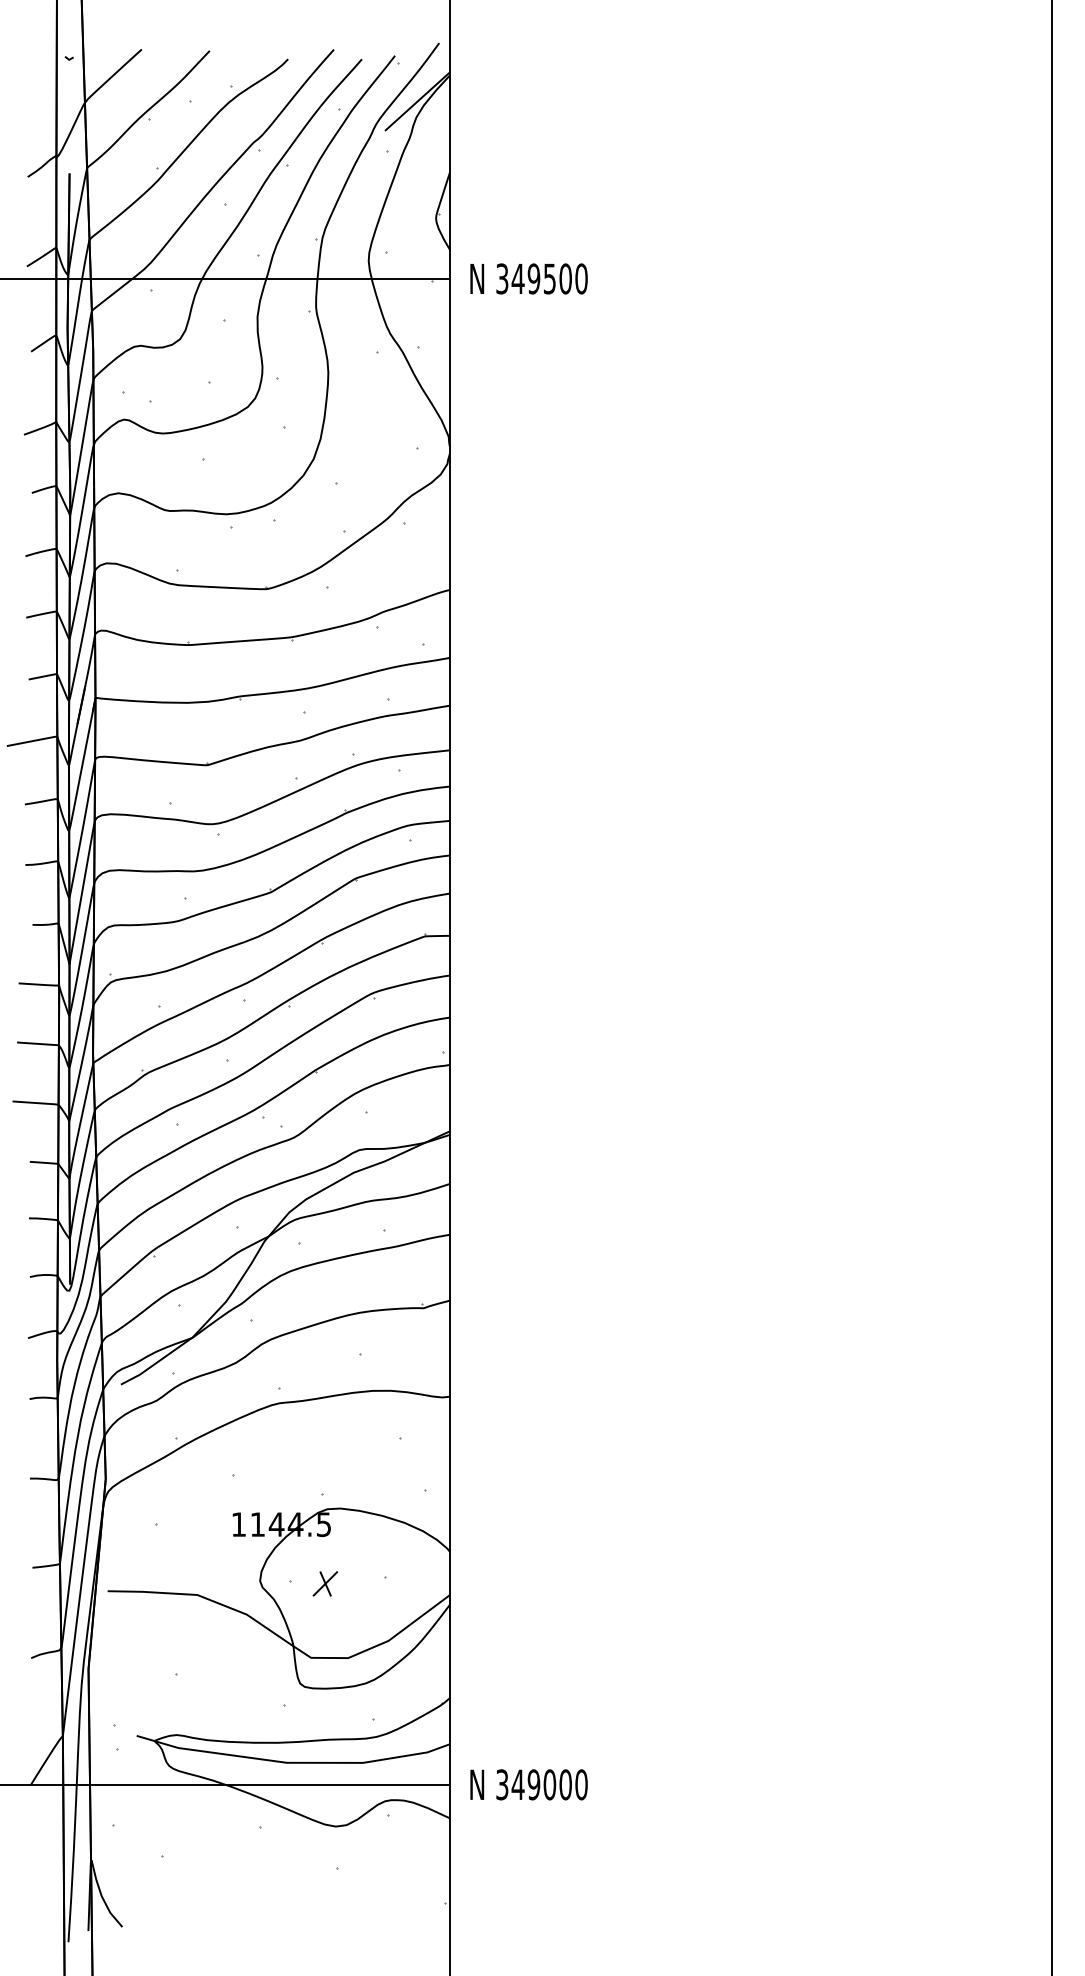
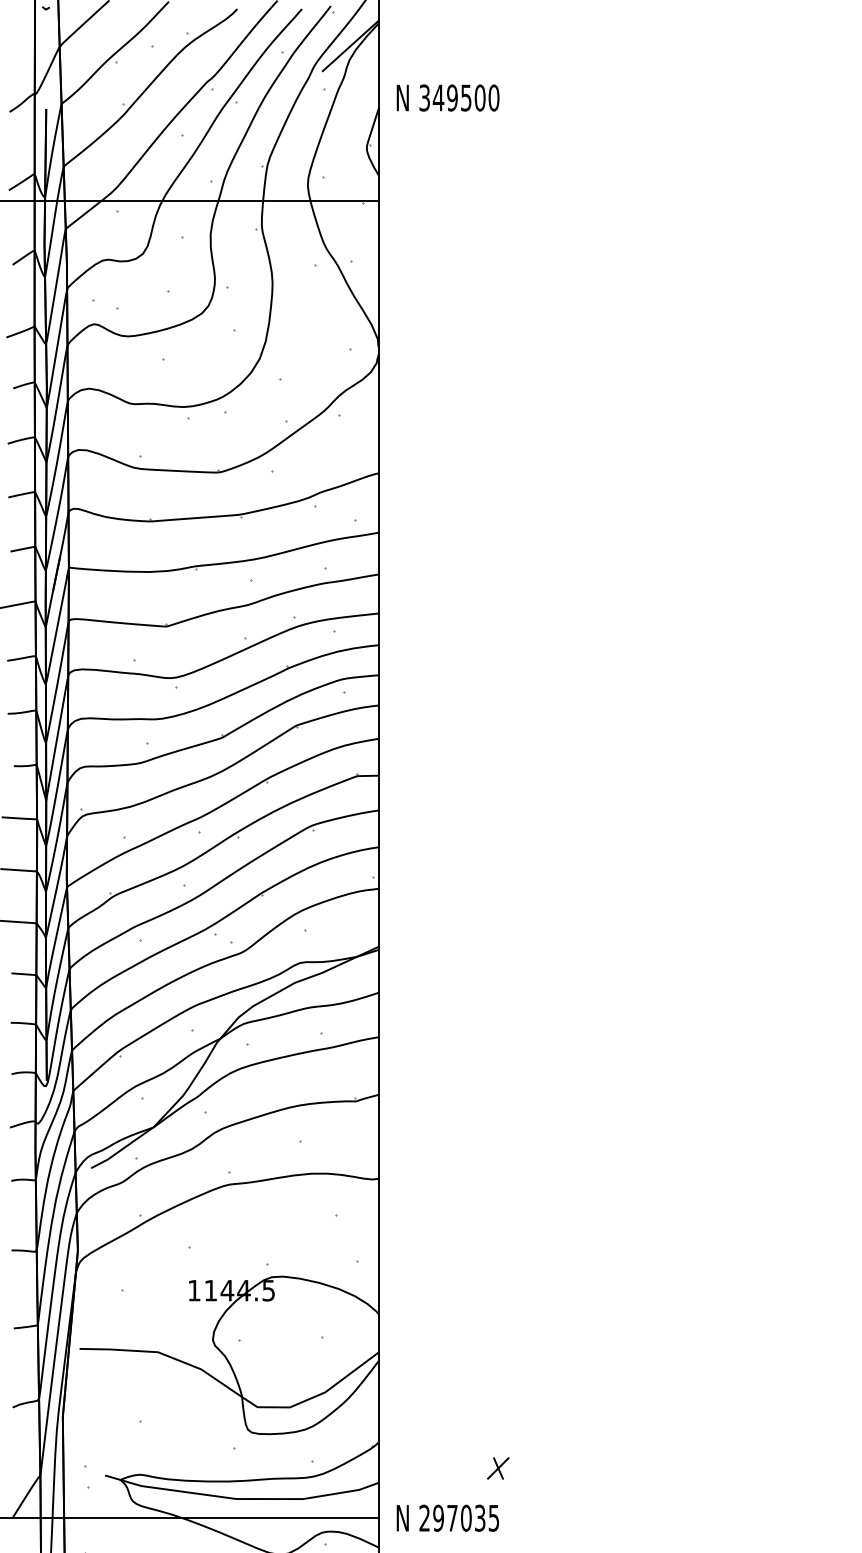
text: (528, 278) -> (447, 97), moved
part: (325, 1583) -> (498, 1468), moved
text: (541, 1784) -> (459, 1517), 349000 -> 297035

